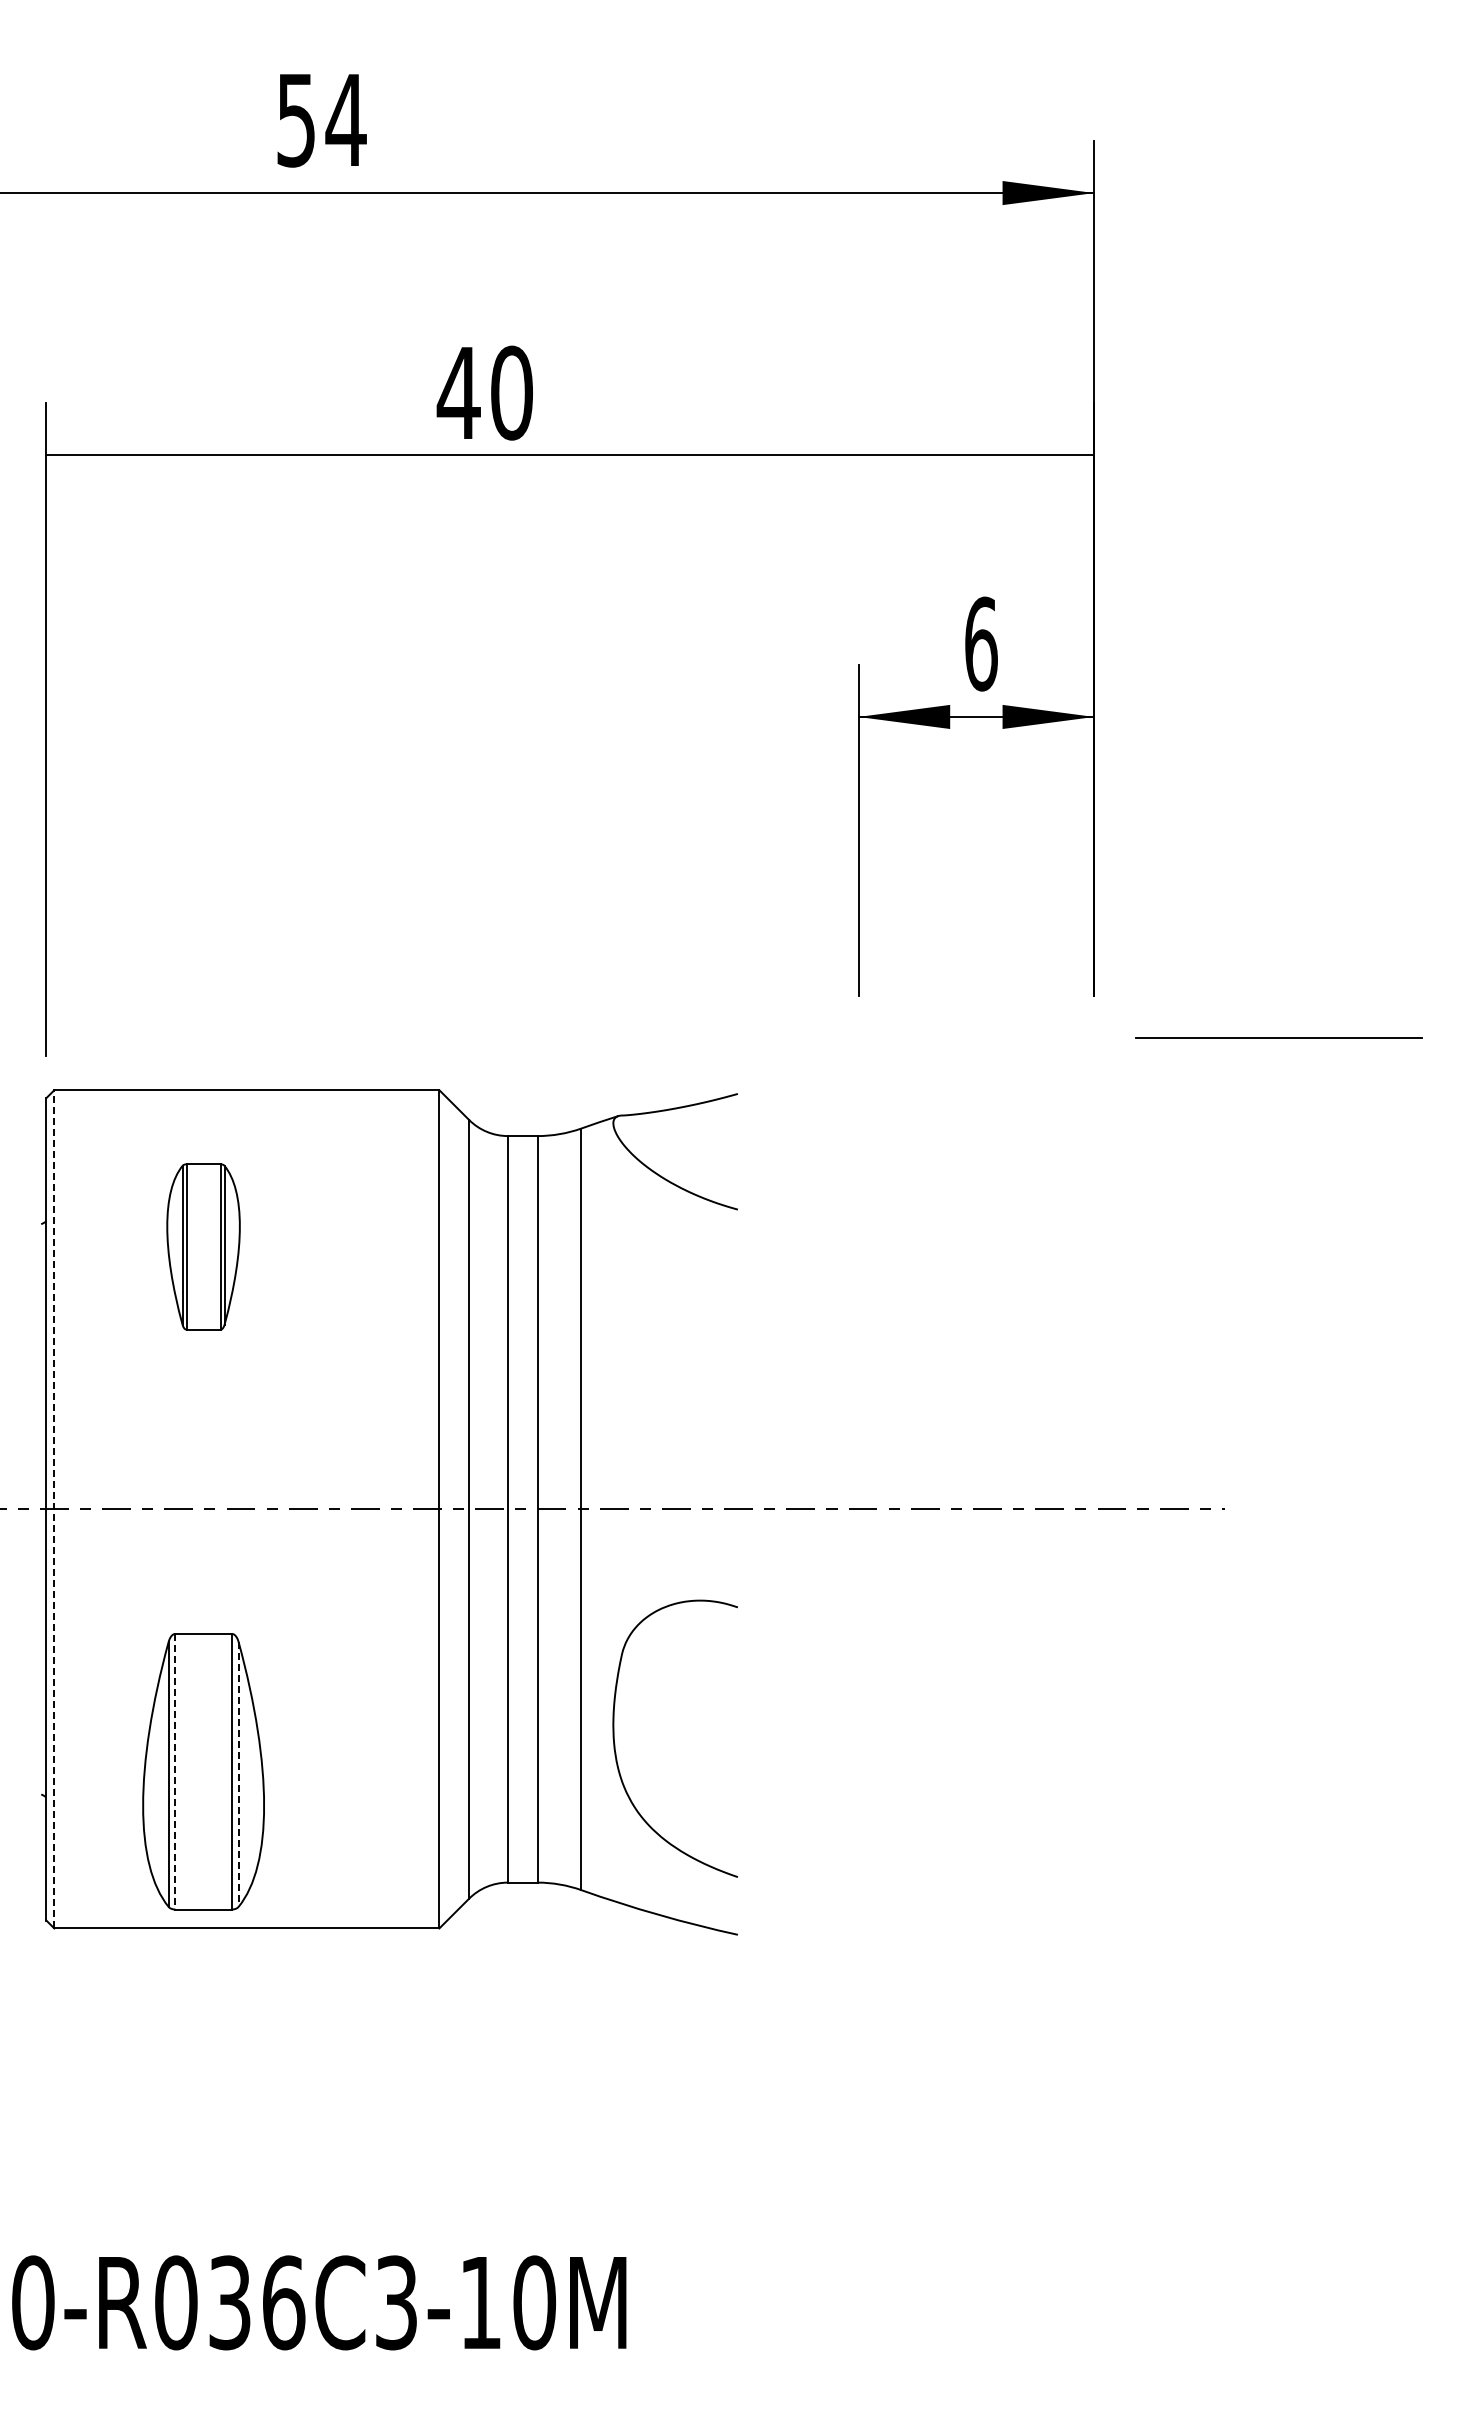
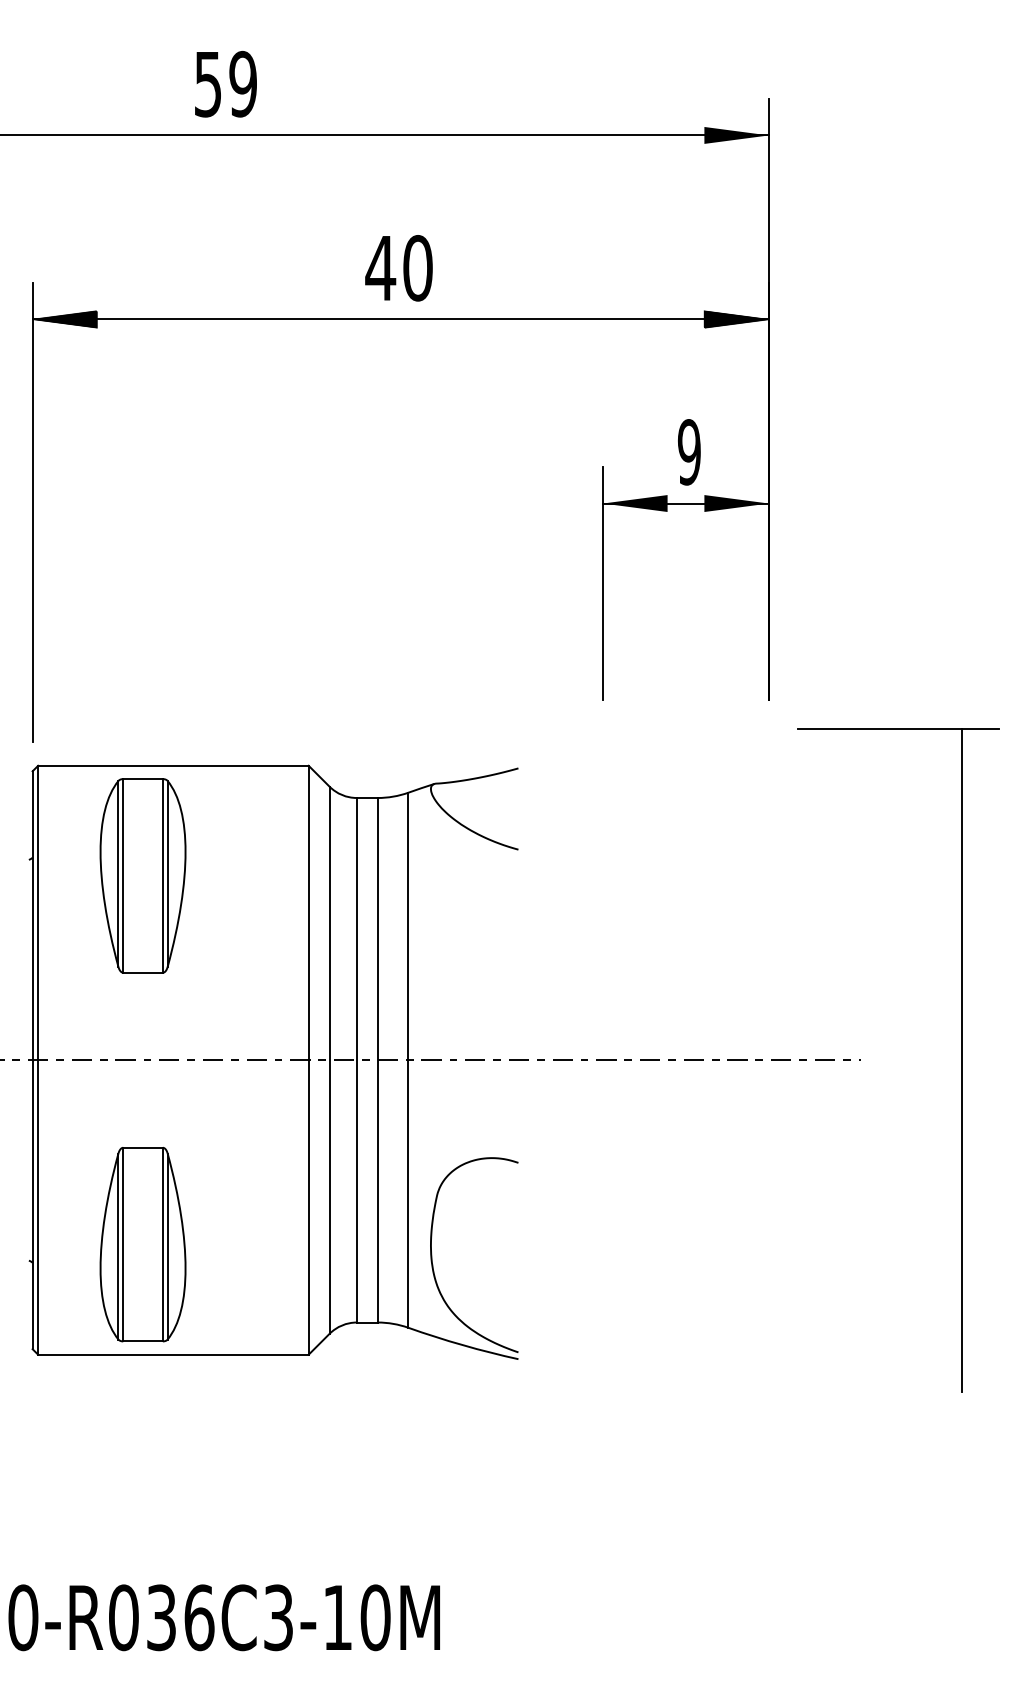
text: (345, 119) -> (242, 83), 54 -> 59
text: (484, 392) -> (398, 267), moved
hatch: (92, 454) -> (64, 319), added
hatch: (1048, 454) -> (736, 319), added
text: (980, 643) -> (688, 451), 6 -> 9
part: (203, 1246) -> (142, 875), size x1.67
line: (54, 1508) -> (38, 1059), dashed -> solid
line: (1369, 1508) -> (962, 1059), added
curve: (615, 1743) -> (432, 1258), moved
line: (175, 1771) -> (123, 1244), dashed -> solid
line: (238, 1774) -> (167, 1246), dashed -> solid

